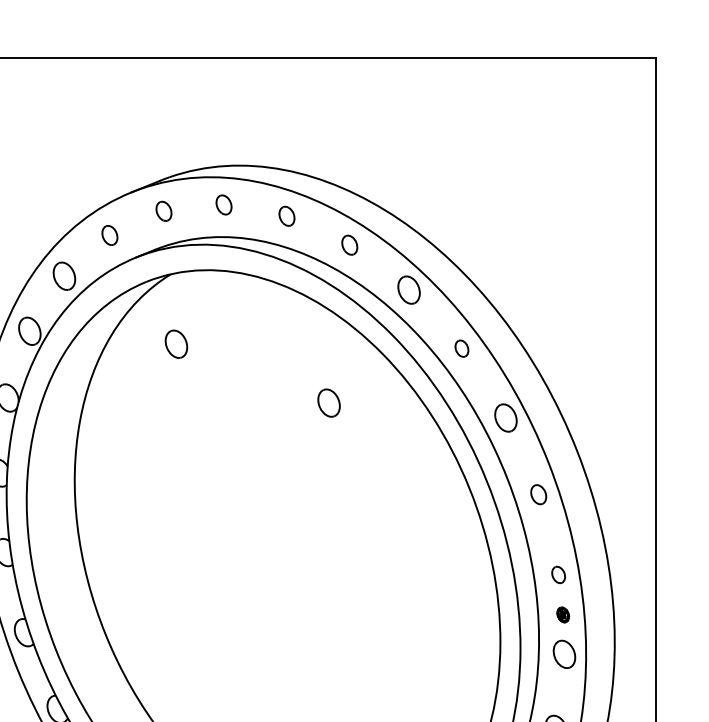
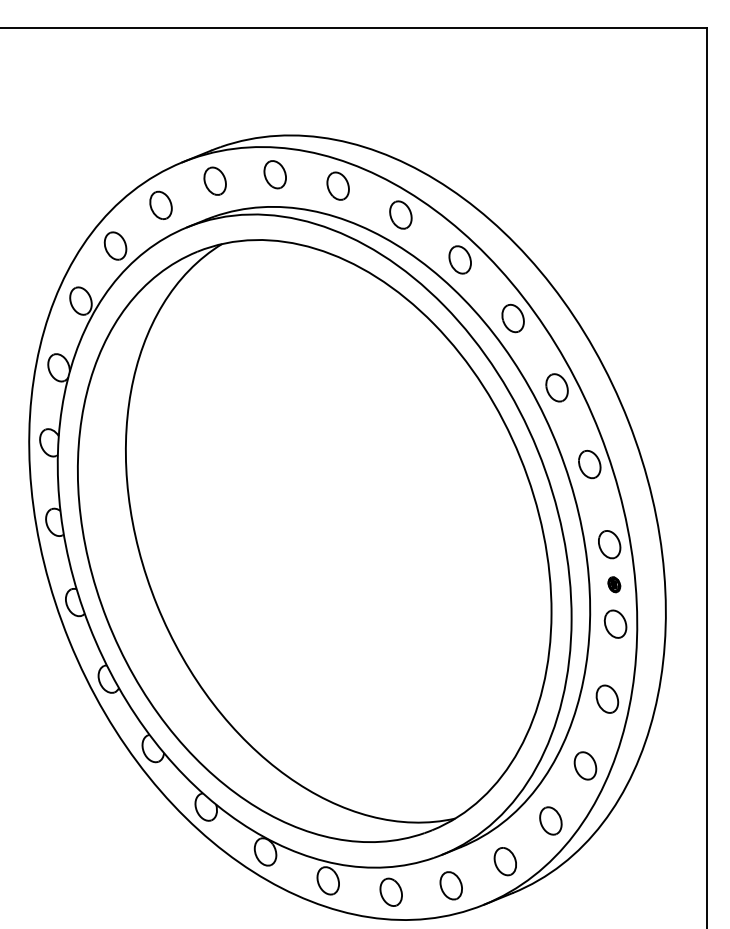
part: (223, 204) -> (274, 174), size x1.43
part: (163, 210) -> (214, 180), size x1.43
part: (286, 215) -> (337, 185), size x1.43
part: (109, 234) -> (160, 204), size x1.43
part: (349, 244) -> (400, 214), size x1.43
part: (176, 343) -> (227, 313), removed
part: (461, 348) -> (512, 318), size x1.67
part: (328, 402) -> (379, 372), removed
part: (538, 494) -> (589, 464), size x1.43
part: (558, 574) -> (609, 544), size x1.67

